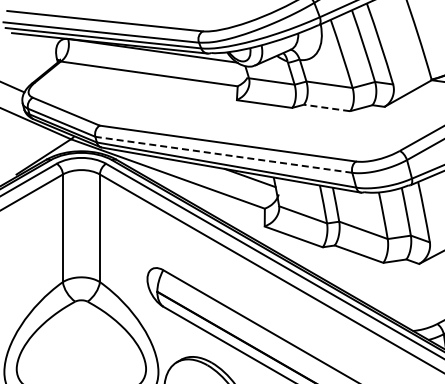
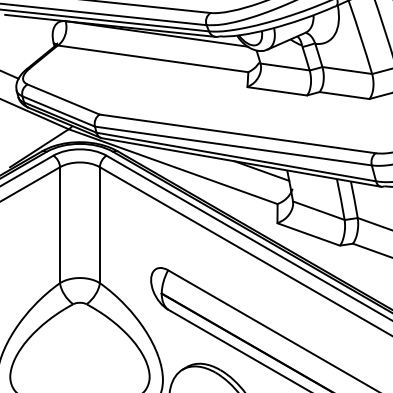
line: (326, 107) -> (344, 95), dashed -> solid
line: (223, 154) -> (233, 145), dashed -> solid

